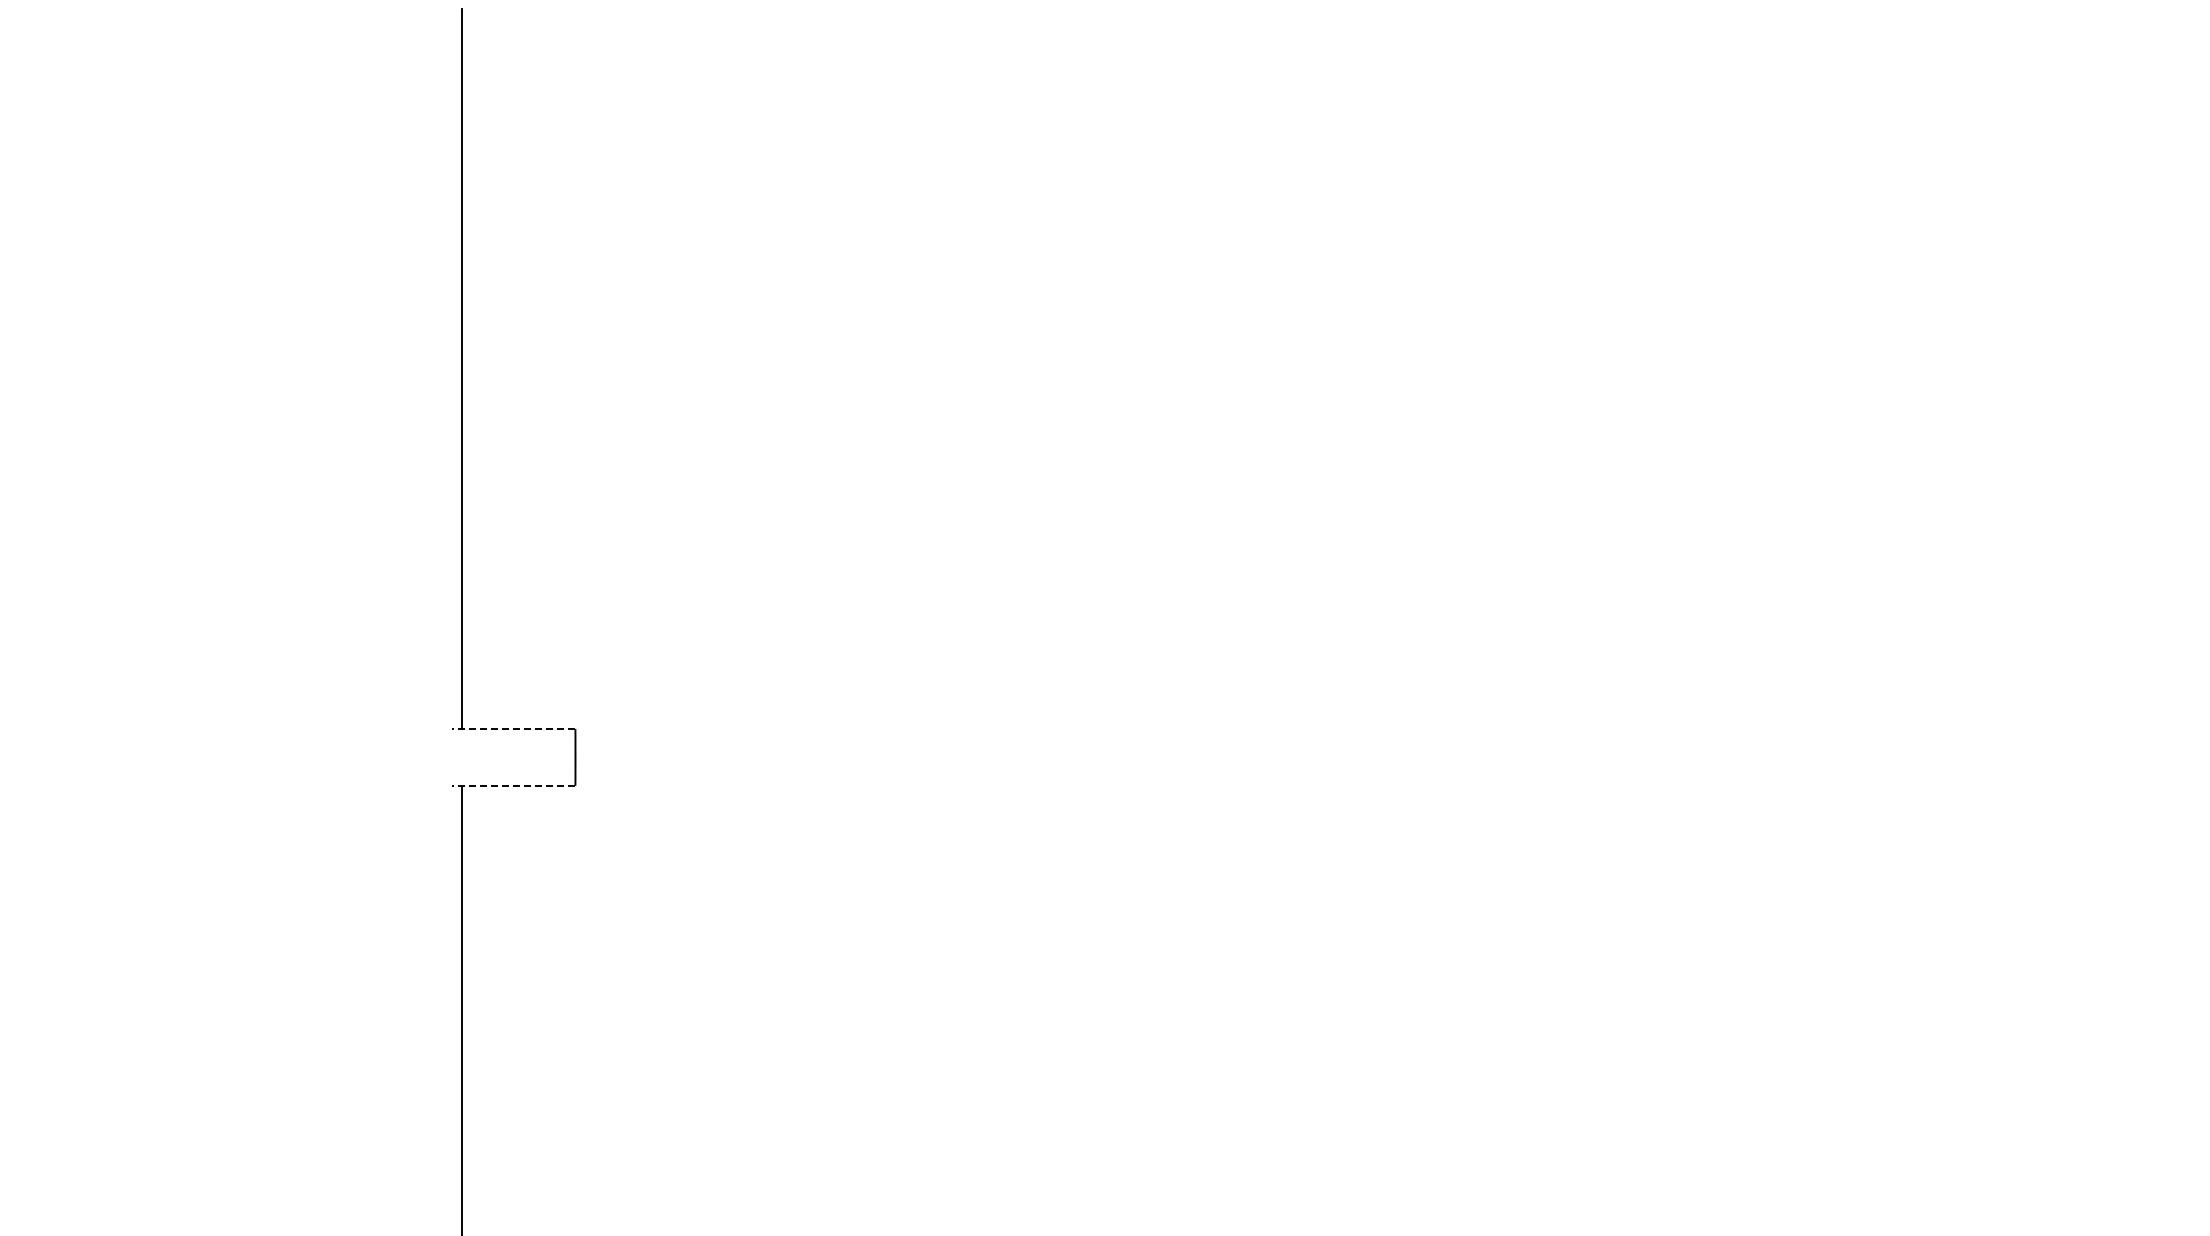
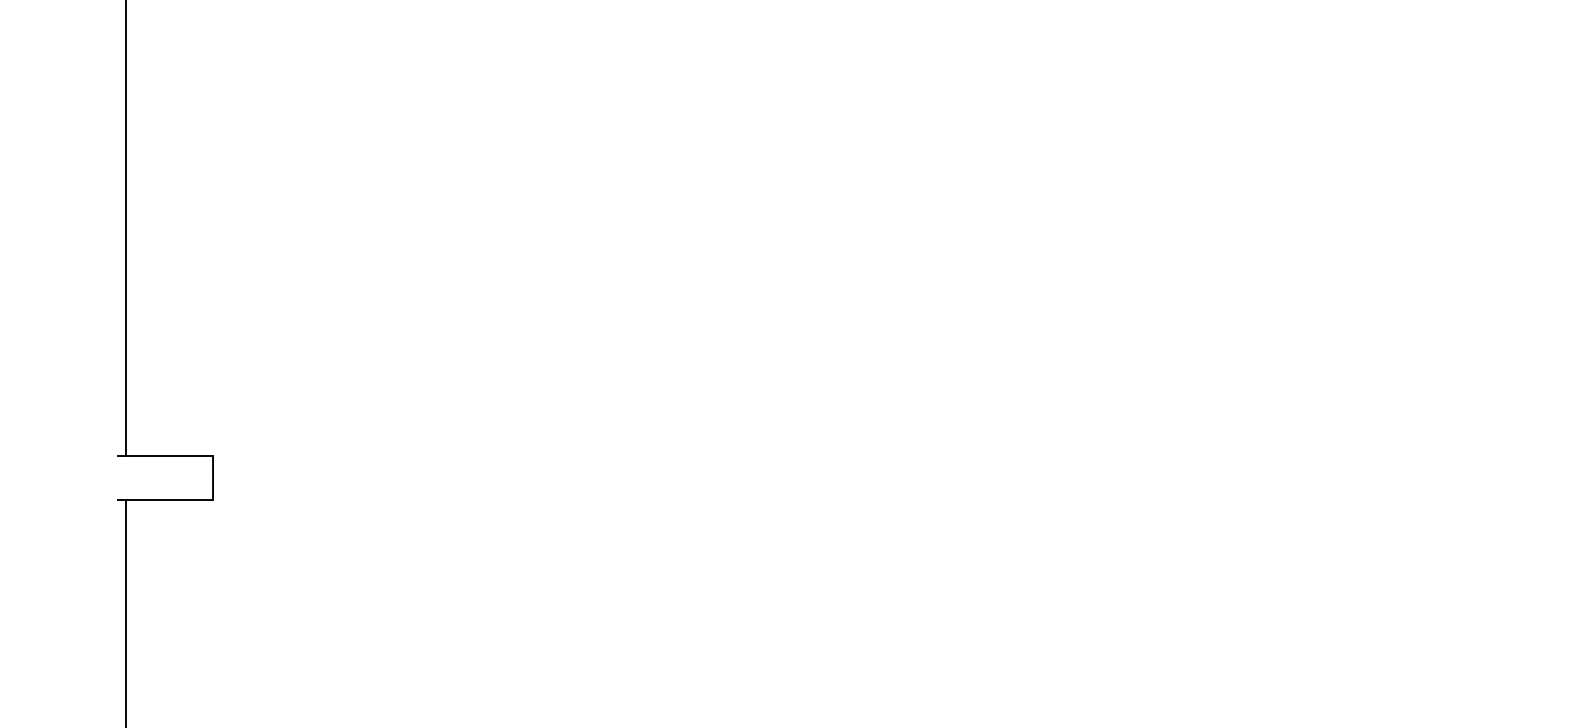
line: (513, 728) -> (165, 455), dashed -> solid
line: (513, 785) -> (165, 499), dashed -> solid

